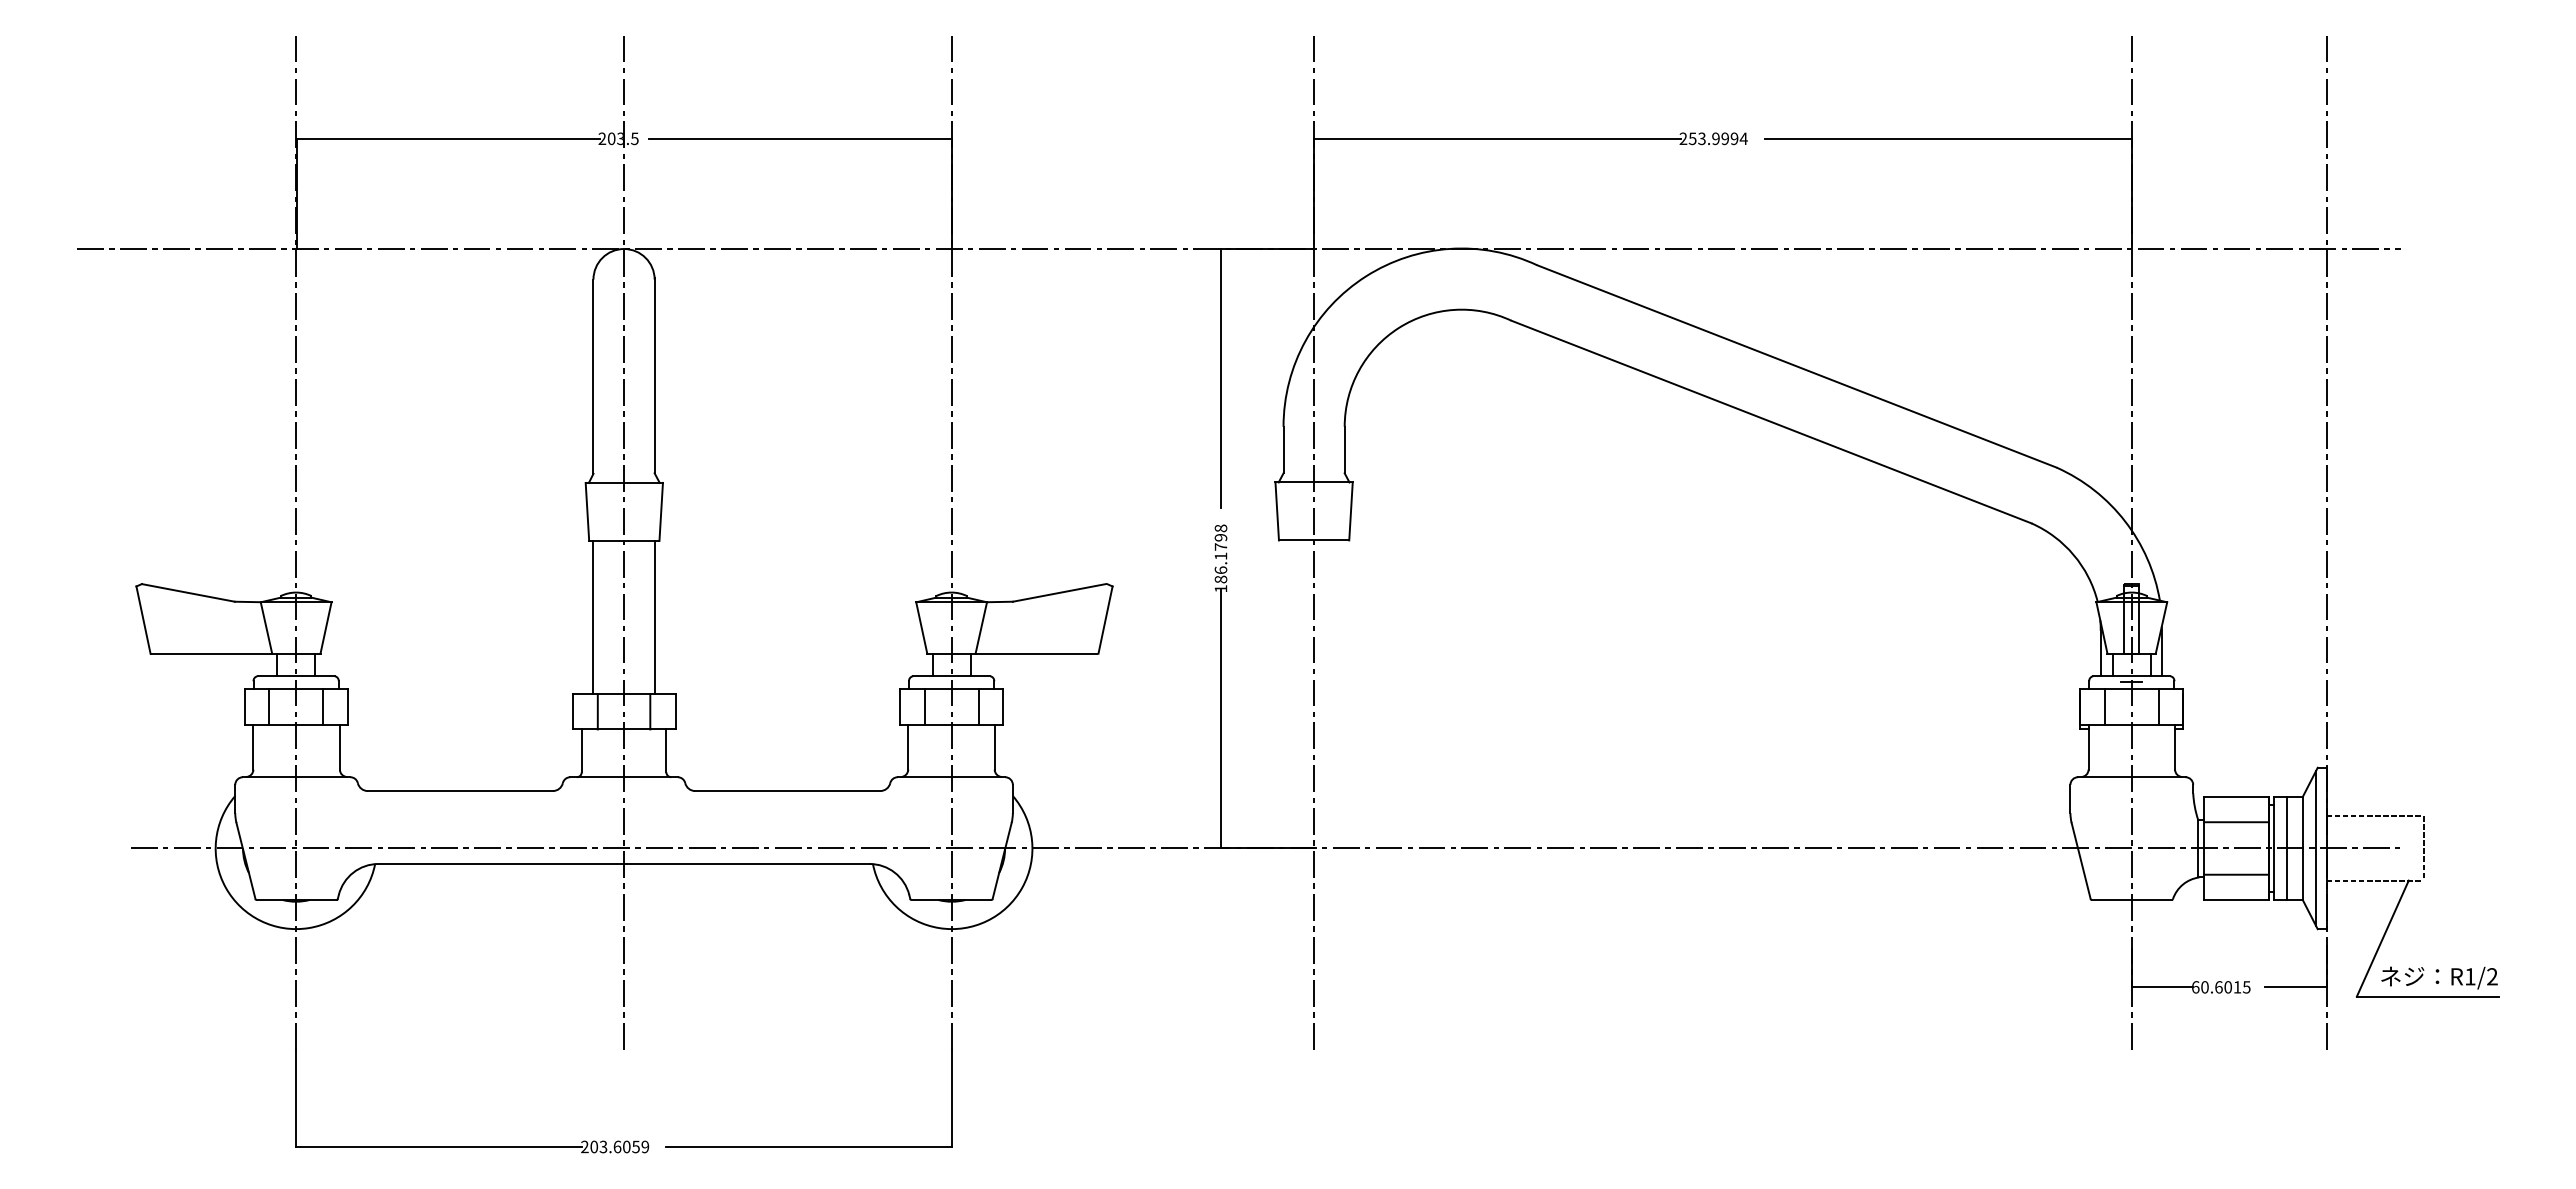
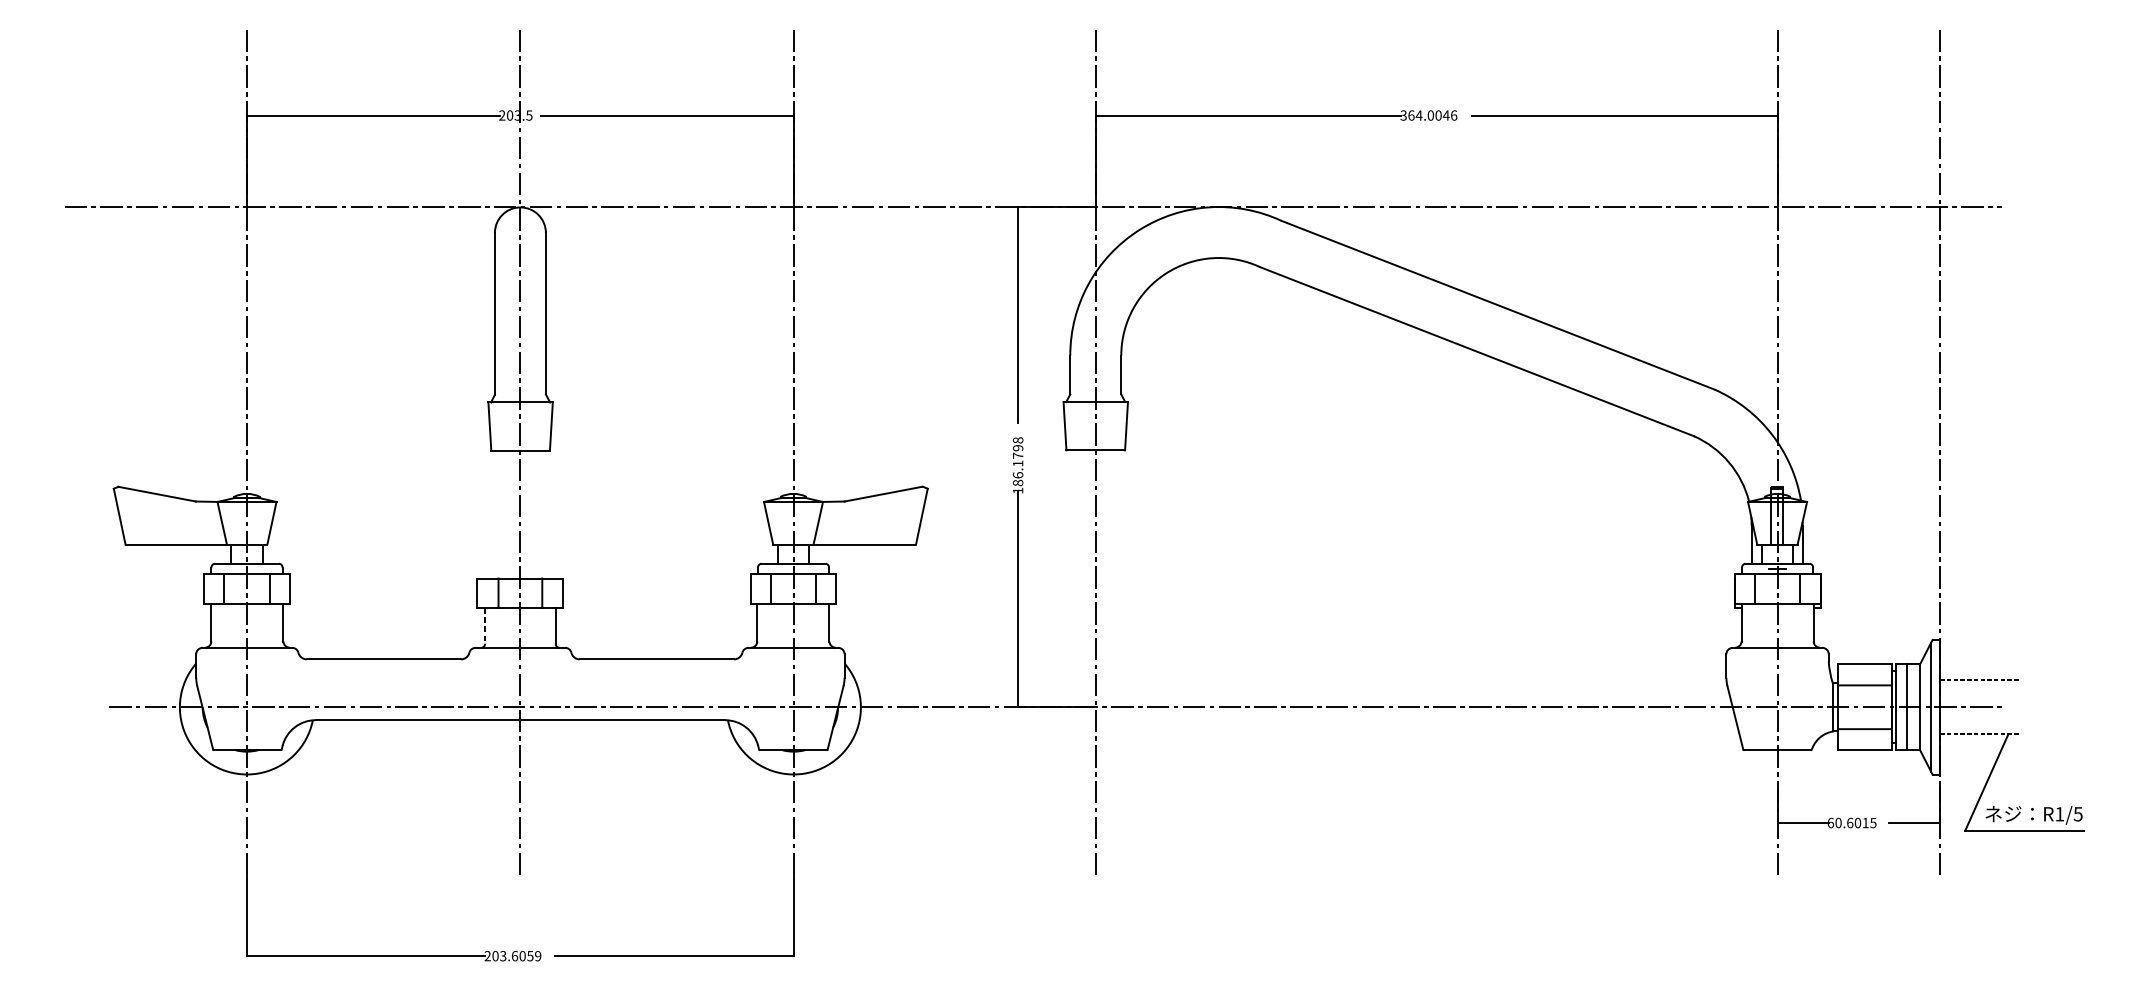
text: (1713, 138) -> (1428, 115), 253.9994 -> 364.0046
line: (593, 617) -> (494, 514), removed
line: (654, 617) -> (545, 514), removed
line: (581, 751) -> (484, 626), solid -> dashed
line: (2423, 848) -> (2020, 707), removed
text: (2491, 976) -> (2077, 814), R1/2 -> R1/5

